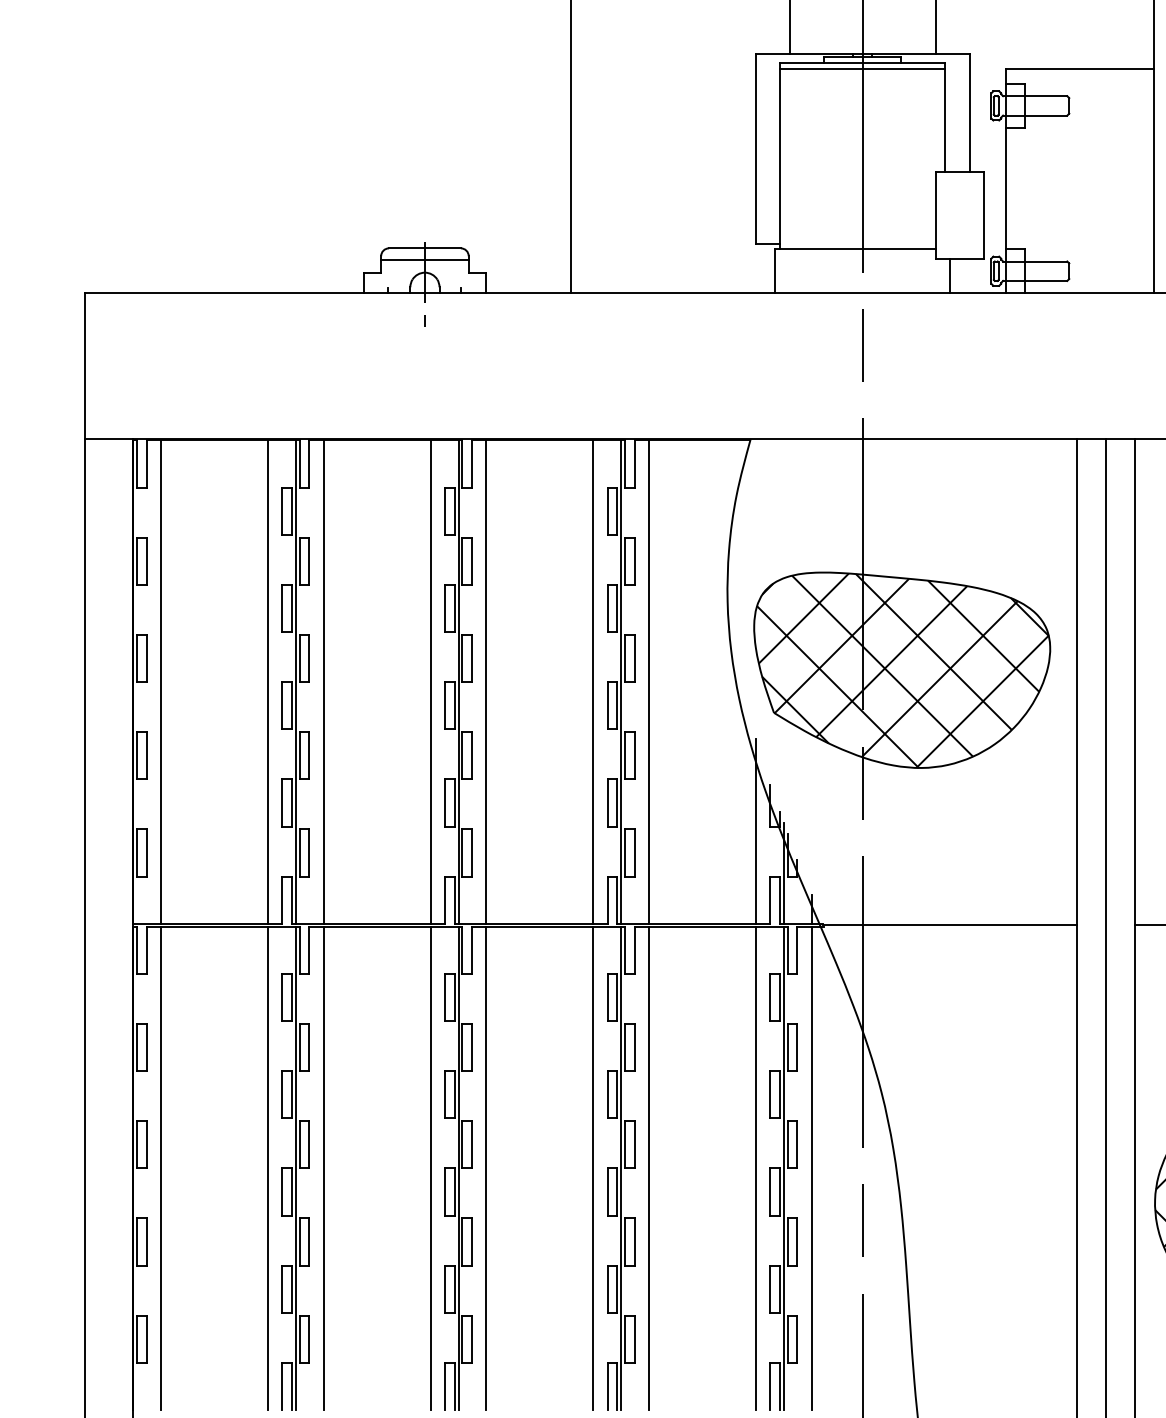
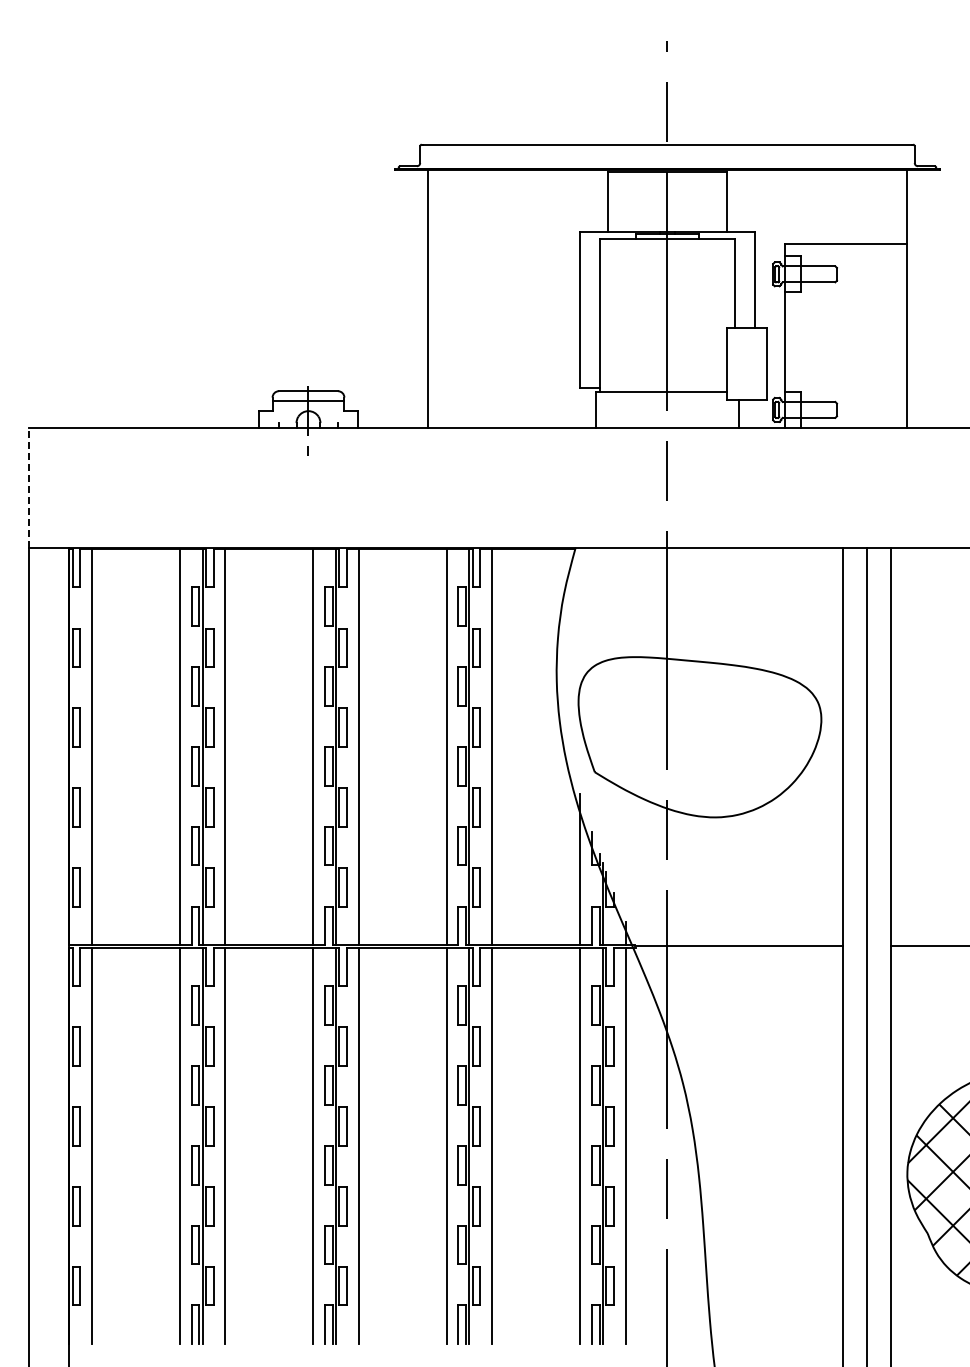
line: (862, 69) -> (667, 244), removed
line: (84, 365) -> (29, 487), solid -> dashed
hatch: (902, 670) -> (700, 737), removed

